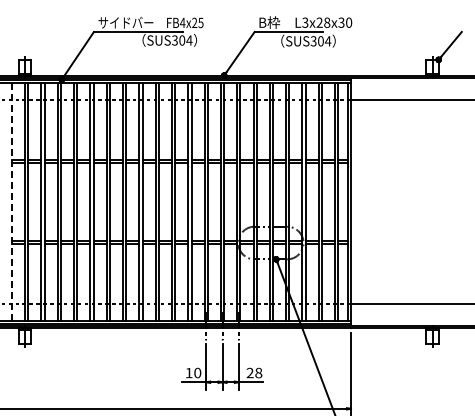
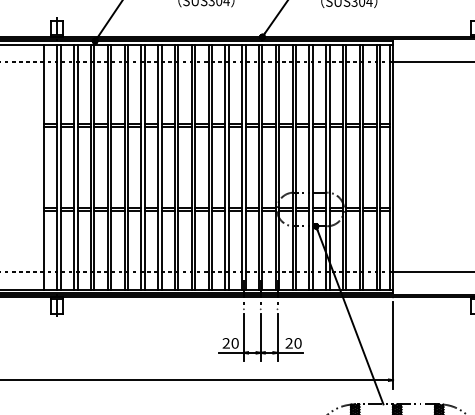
line: (12, 202) -> (44, 167), dashed -> solid
text: (188, 372) -> (225, 342), 10 -> 20
text: (258, 372) -> (297, 342), 28 -> 20

